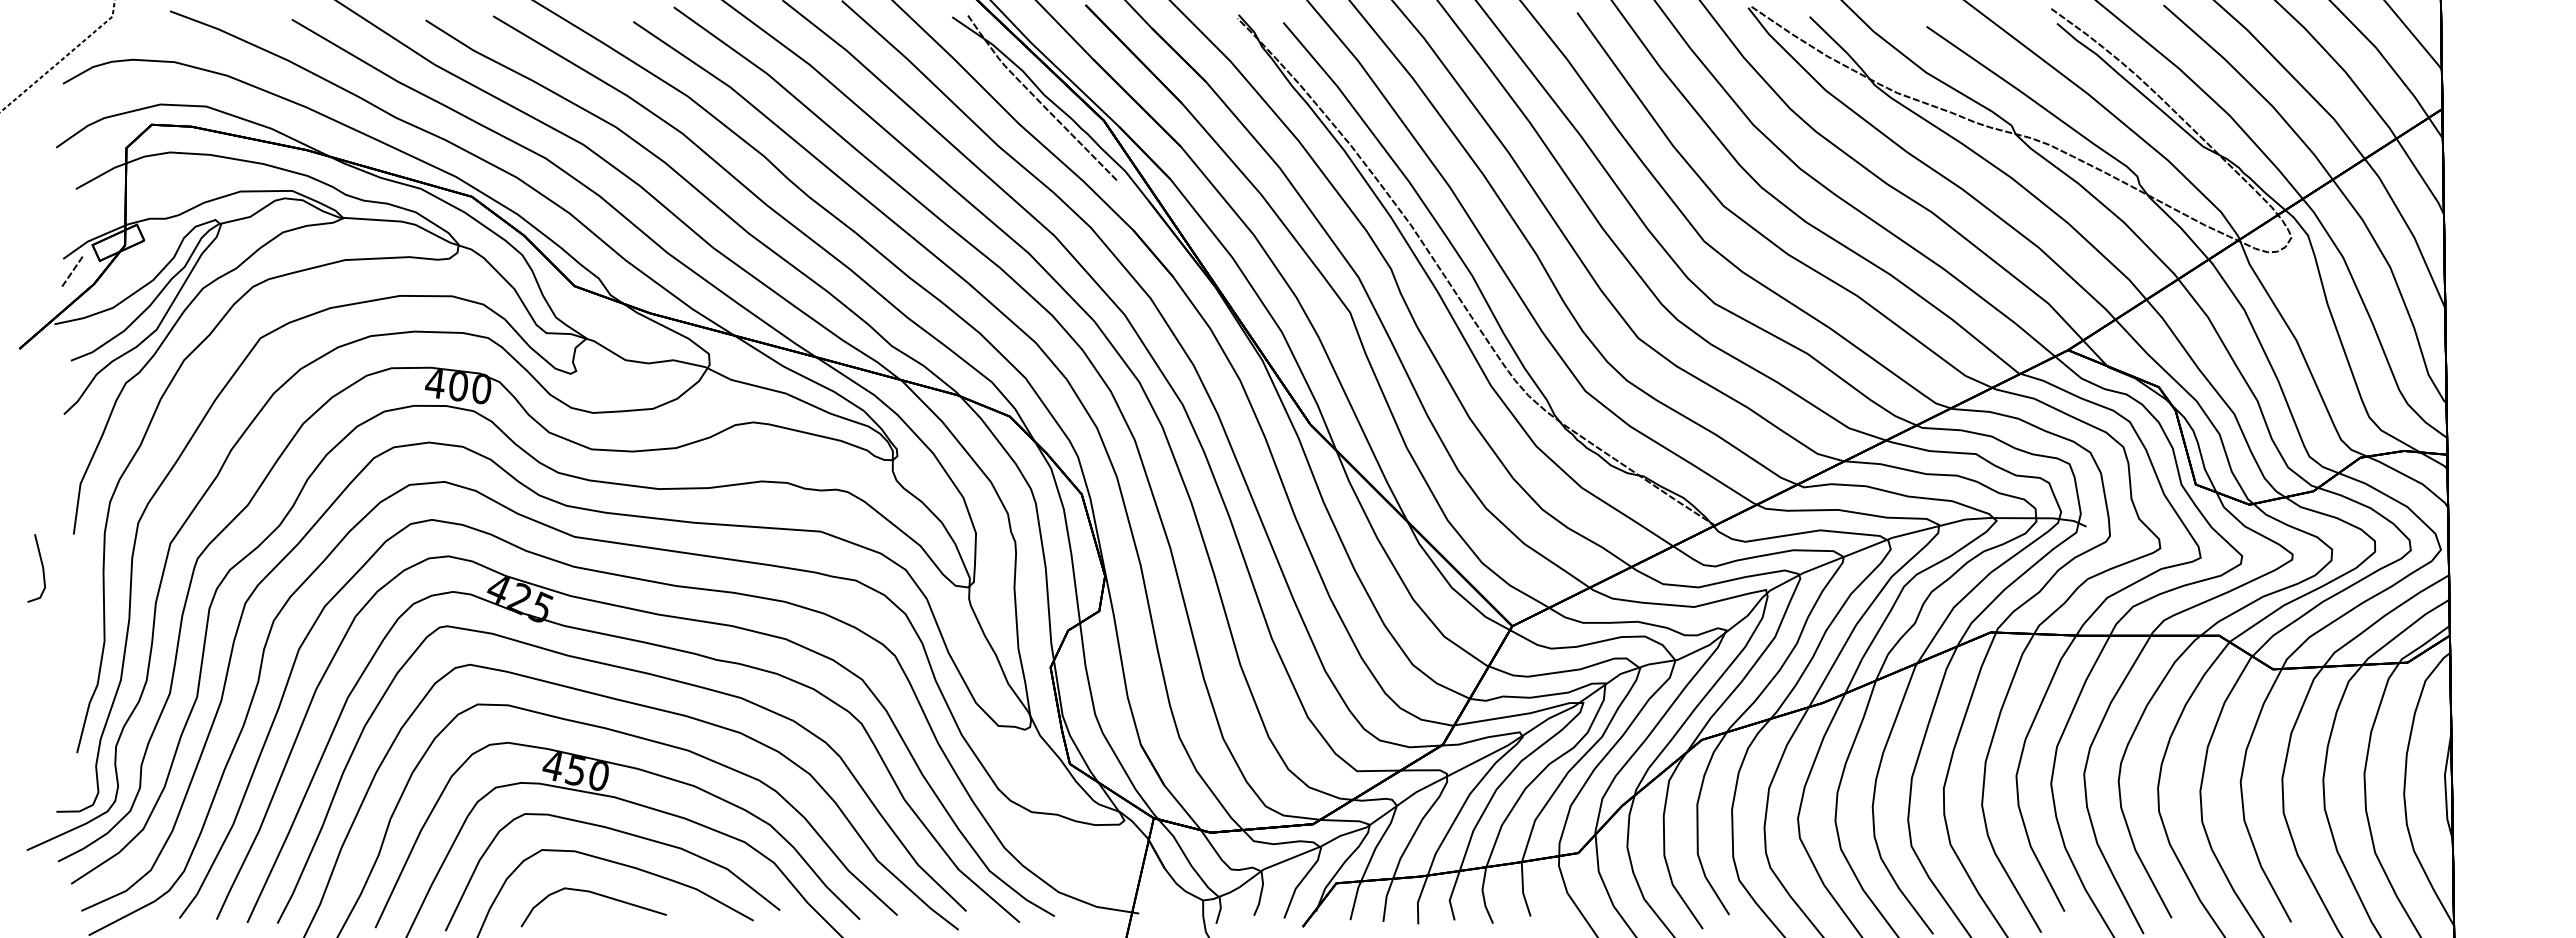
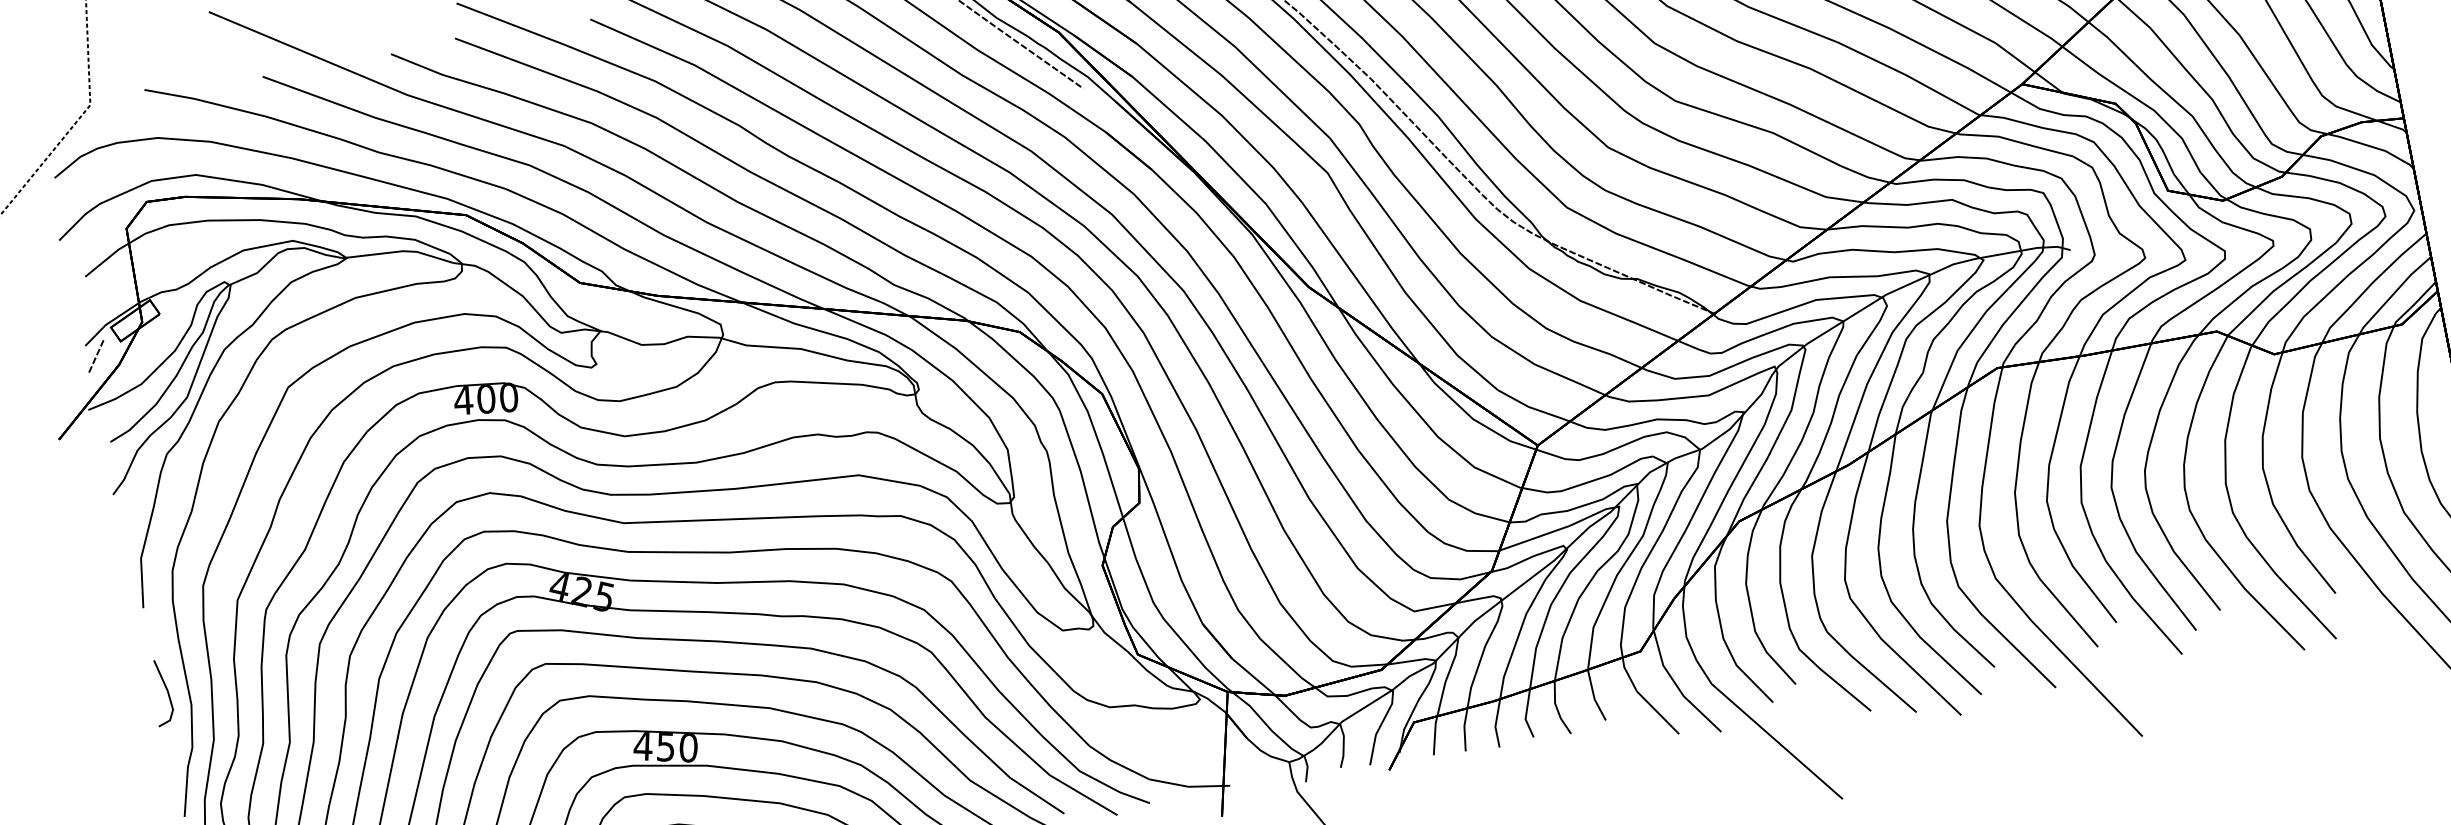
line: (41, 565) -> (165, 689), moved

